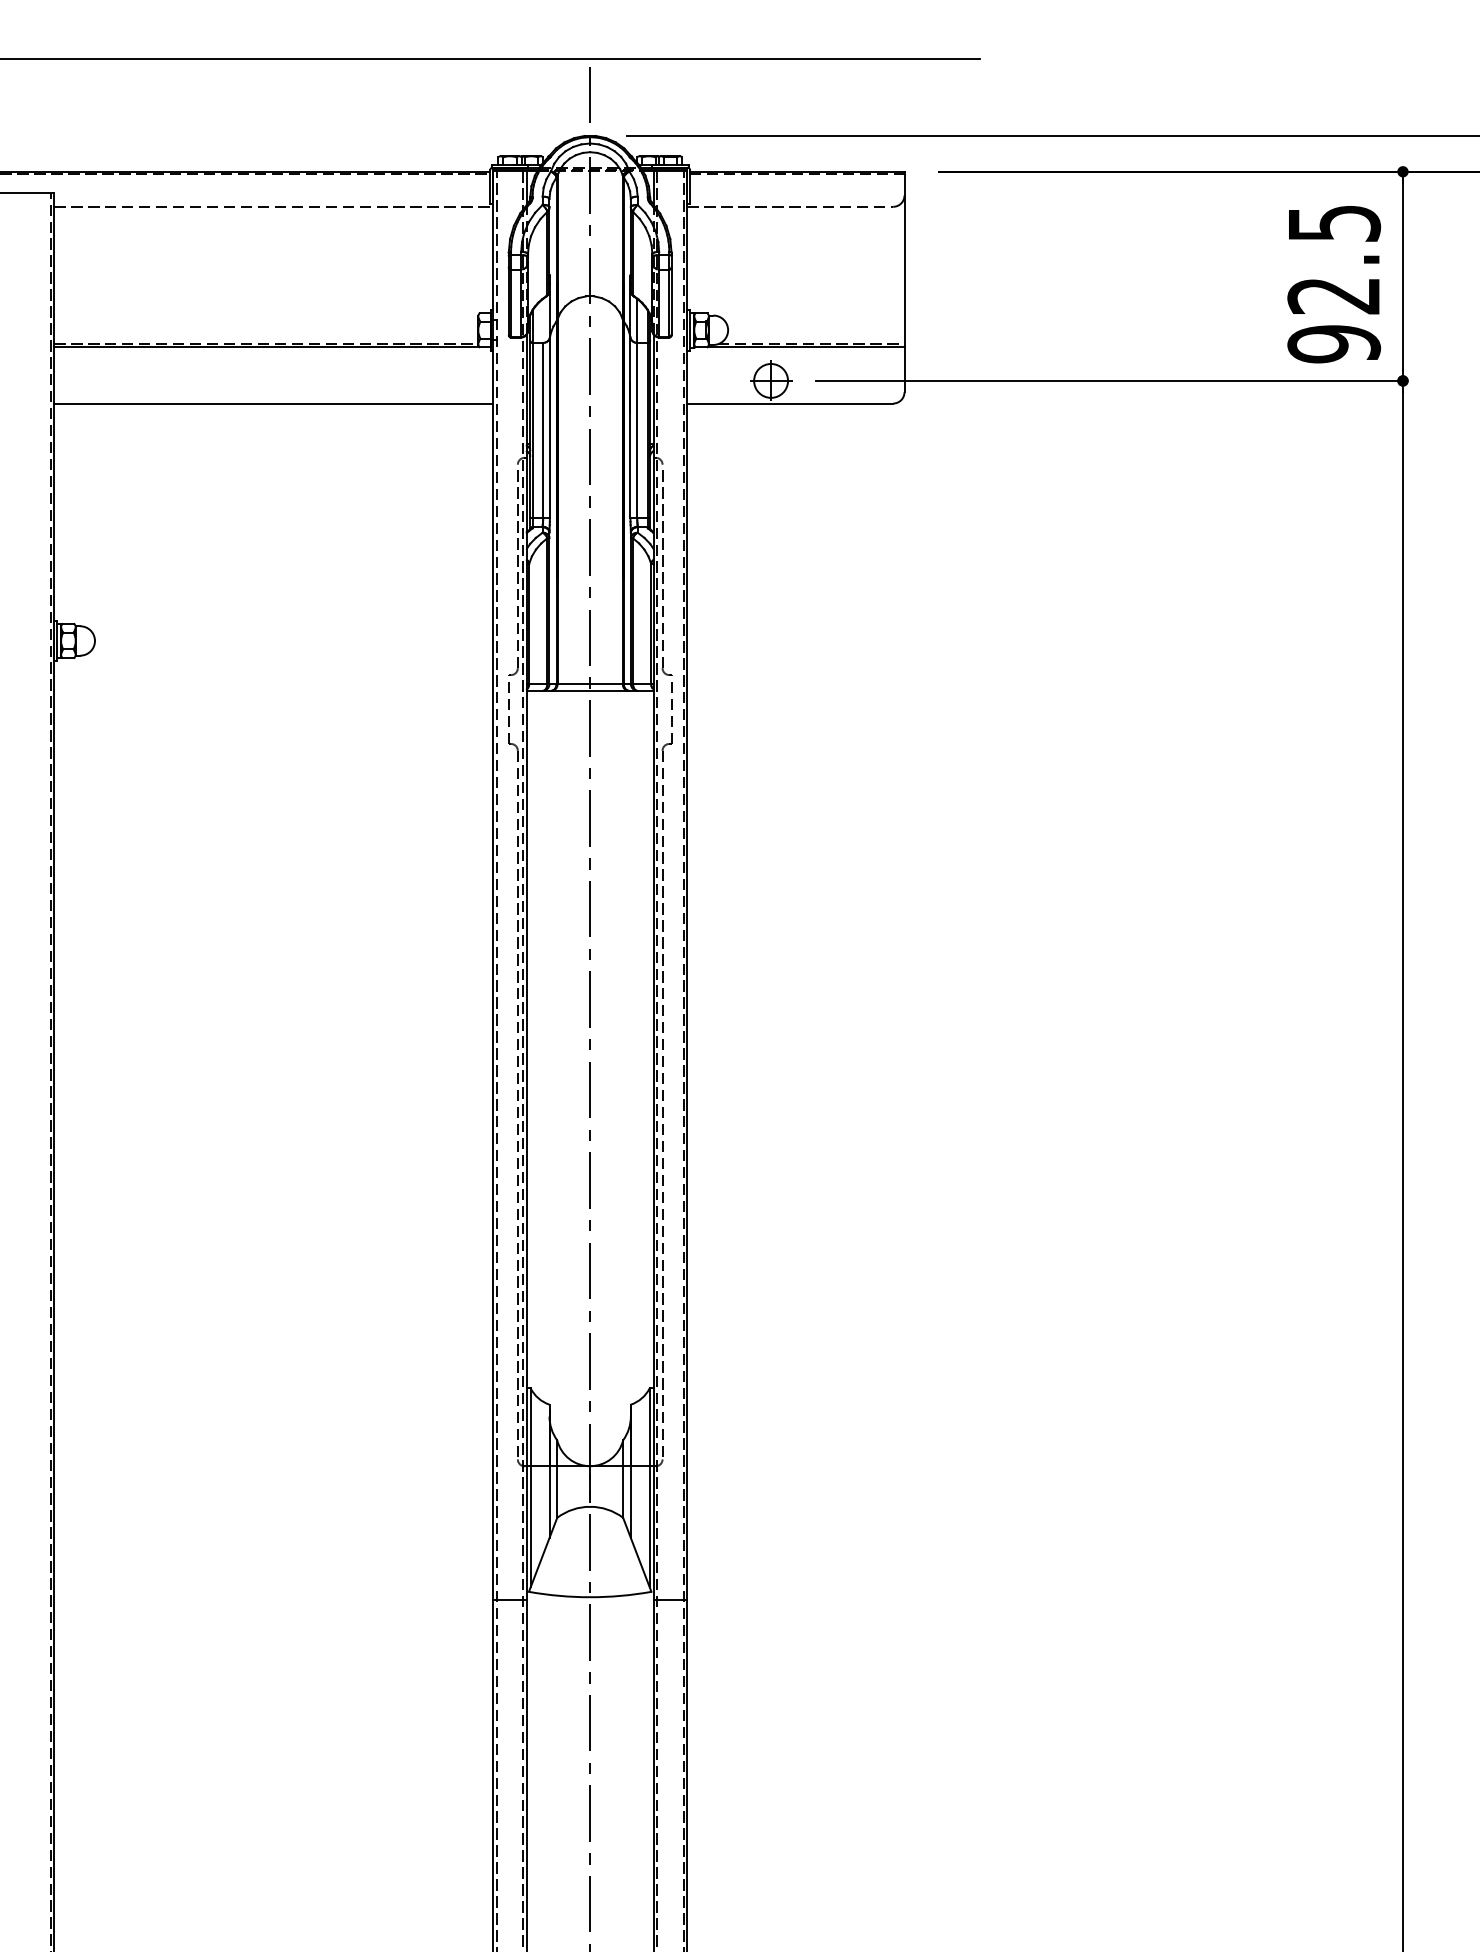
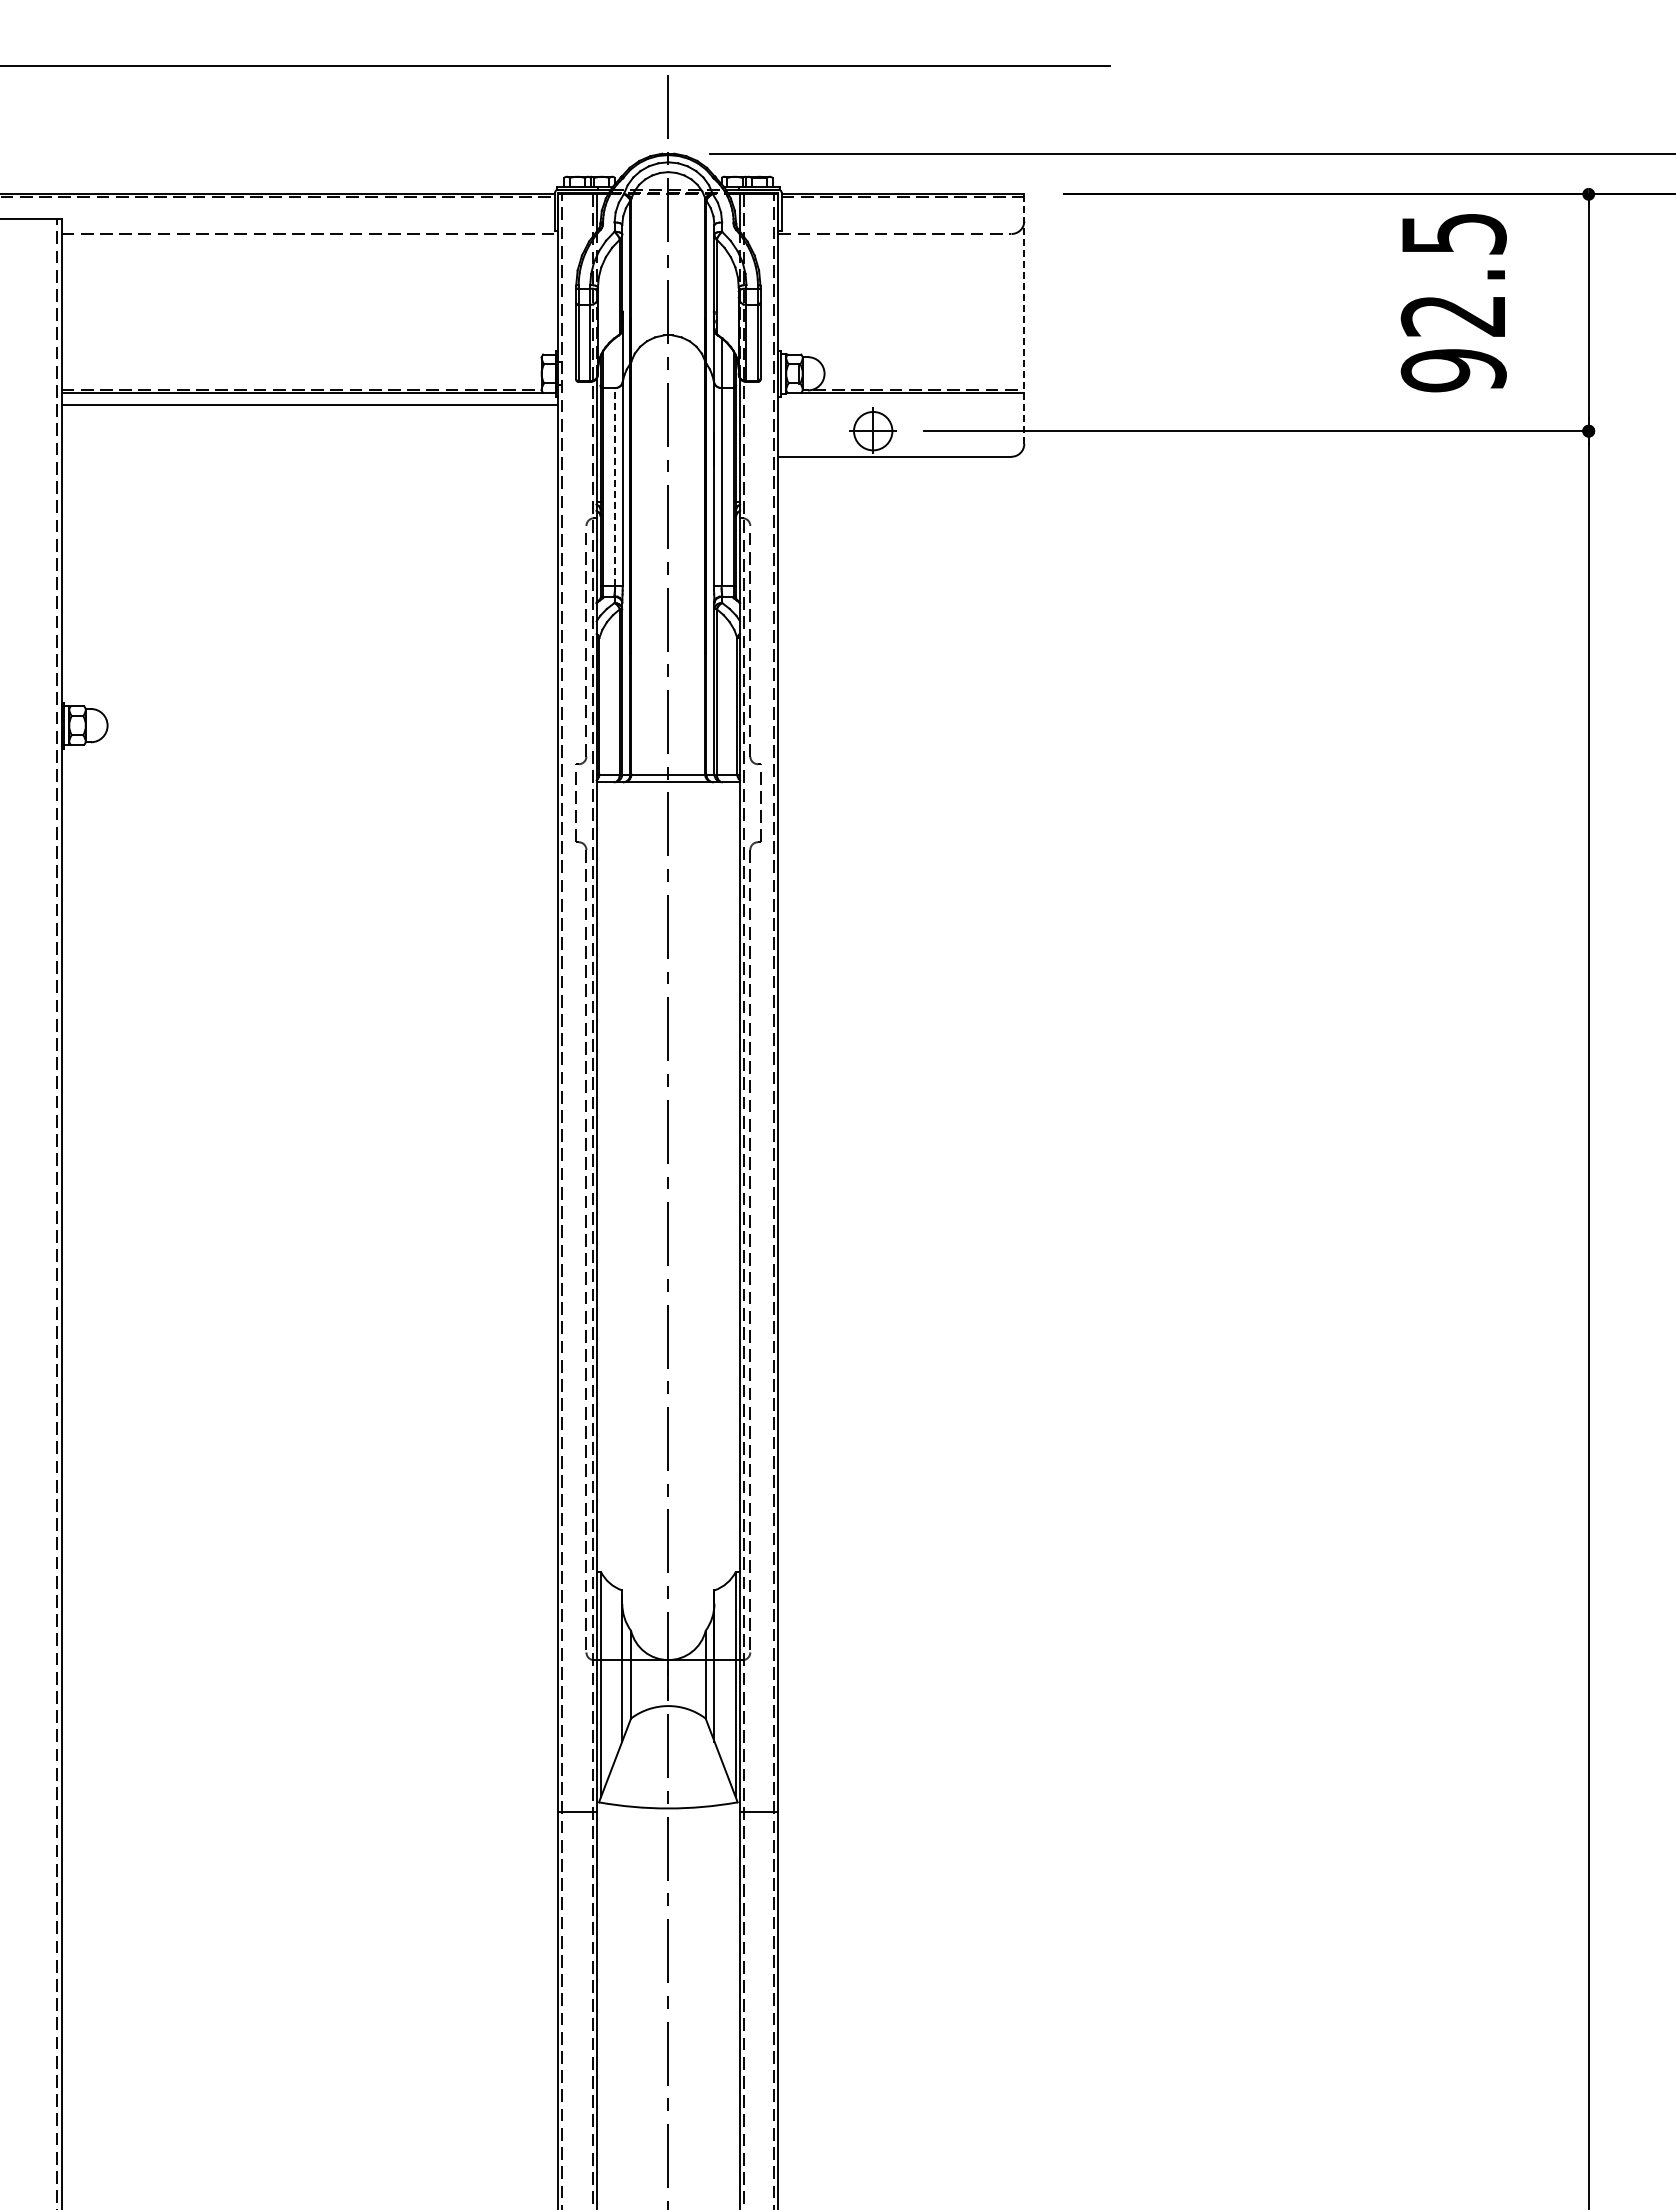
line: (904, 282) -> (1024, 319), solid -> dashed
text: (1333, 284) -> (1453, 303), moved
line: (273, 403) -> (309, 404), moved
line: (543, 429) -> (615, 486), solid -> dashed

